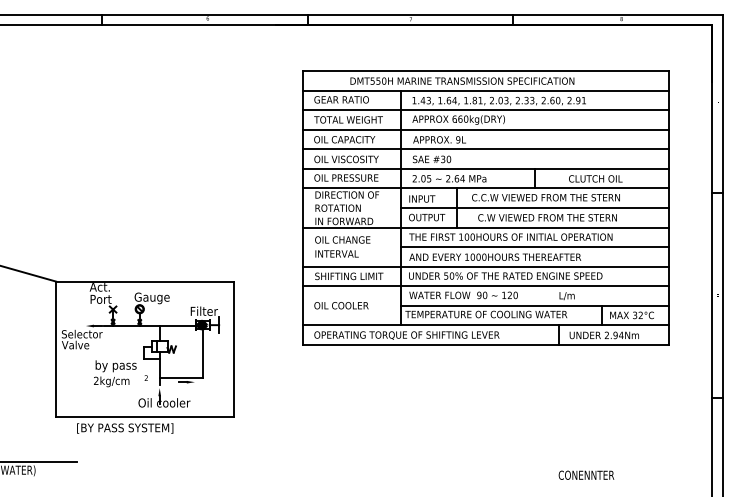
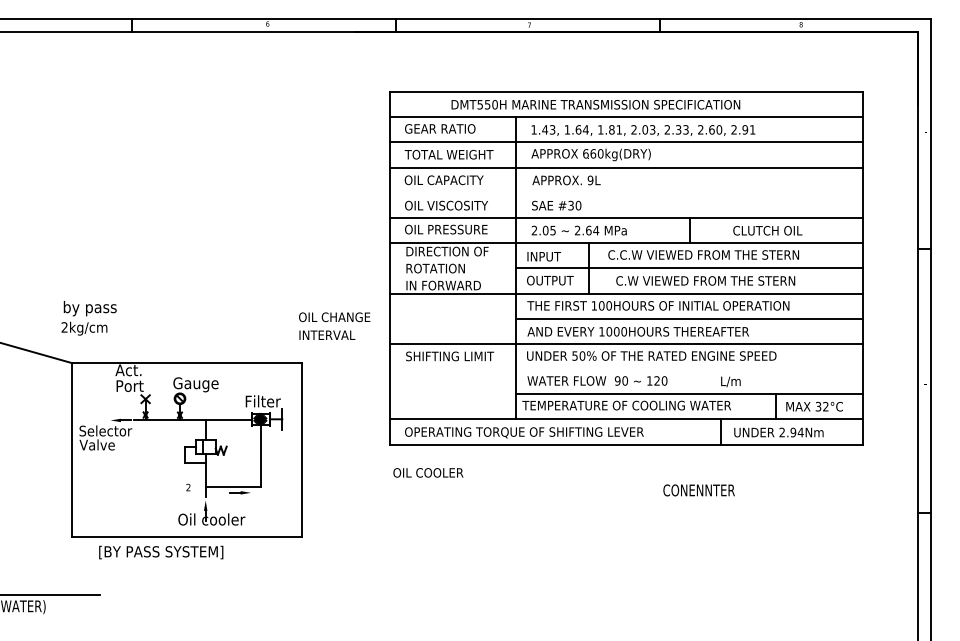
line: (485, 149) -> (625, 192), removed
text: (342, 246) -> (334, 325), moved
line: (485, 286) -> (625, 369), removed
text: (341, 305) -> (428, 472), moved
text: (115, 373) -> (89, 317), moved
text: (586, 474) -> (699, 489), moved

